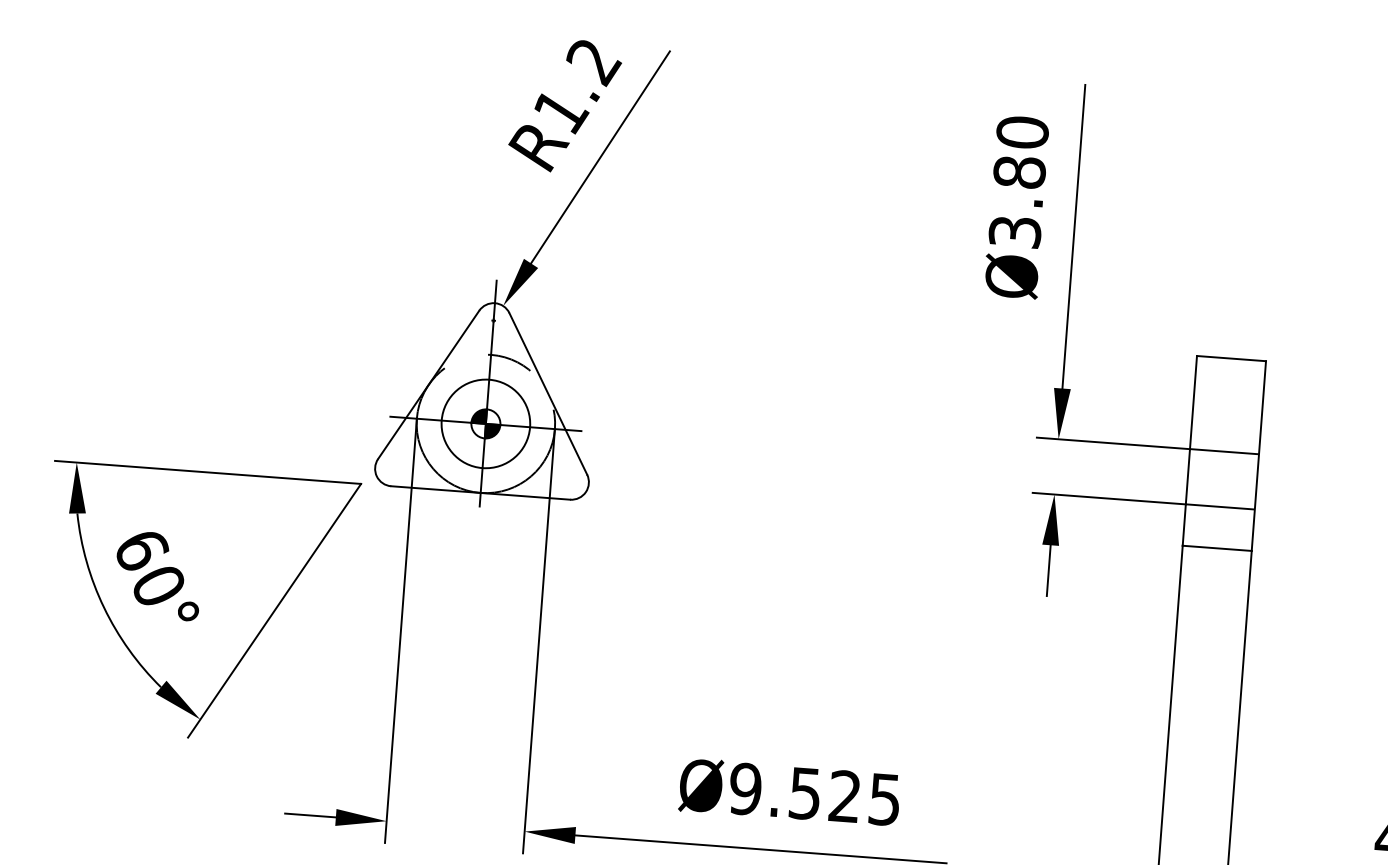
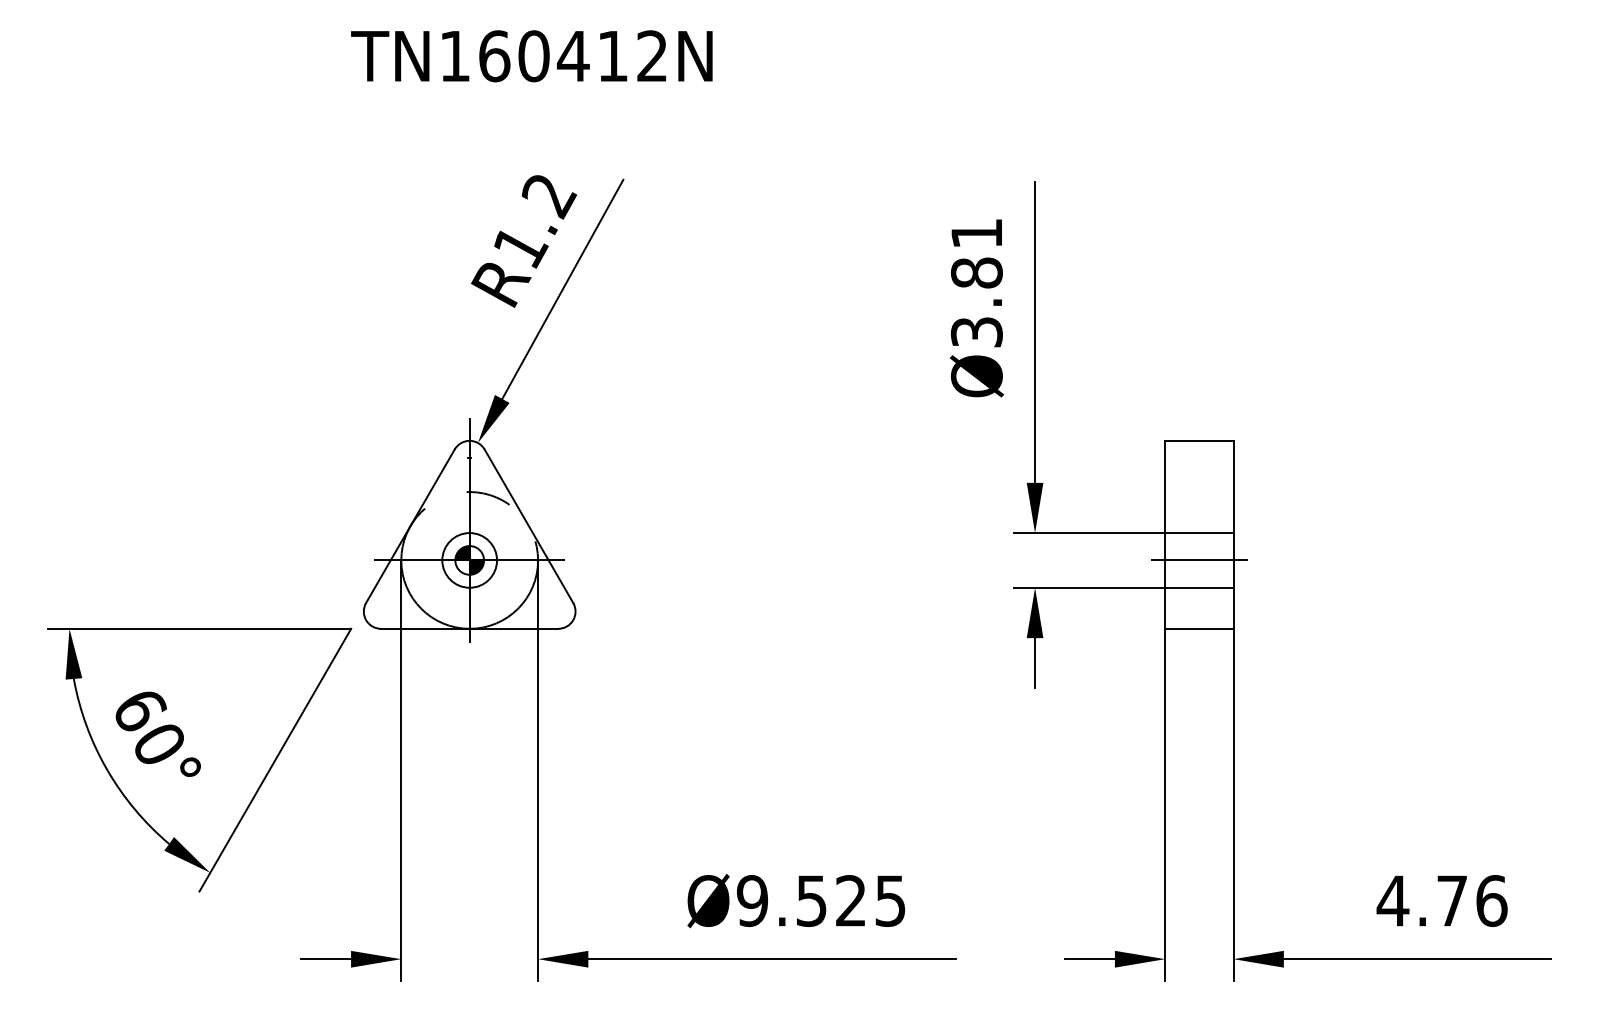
text: (1022, 132) -> (976, 233), Ø3.80 -> Ø3.81
circle: (485, 423) -> (469, 560), size x0.62
line: (1221, 479) -> (1198, 560), added

